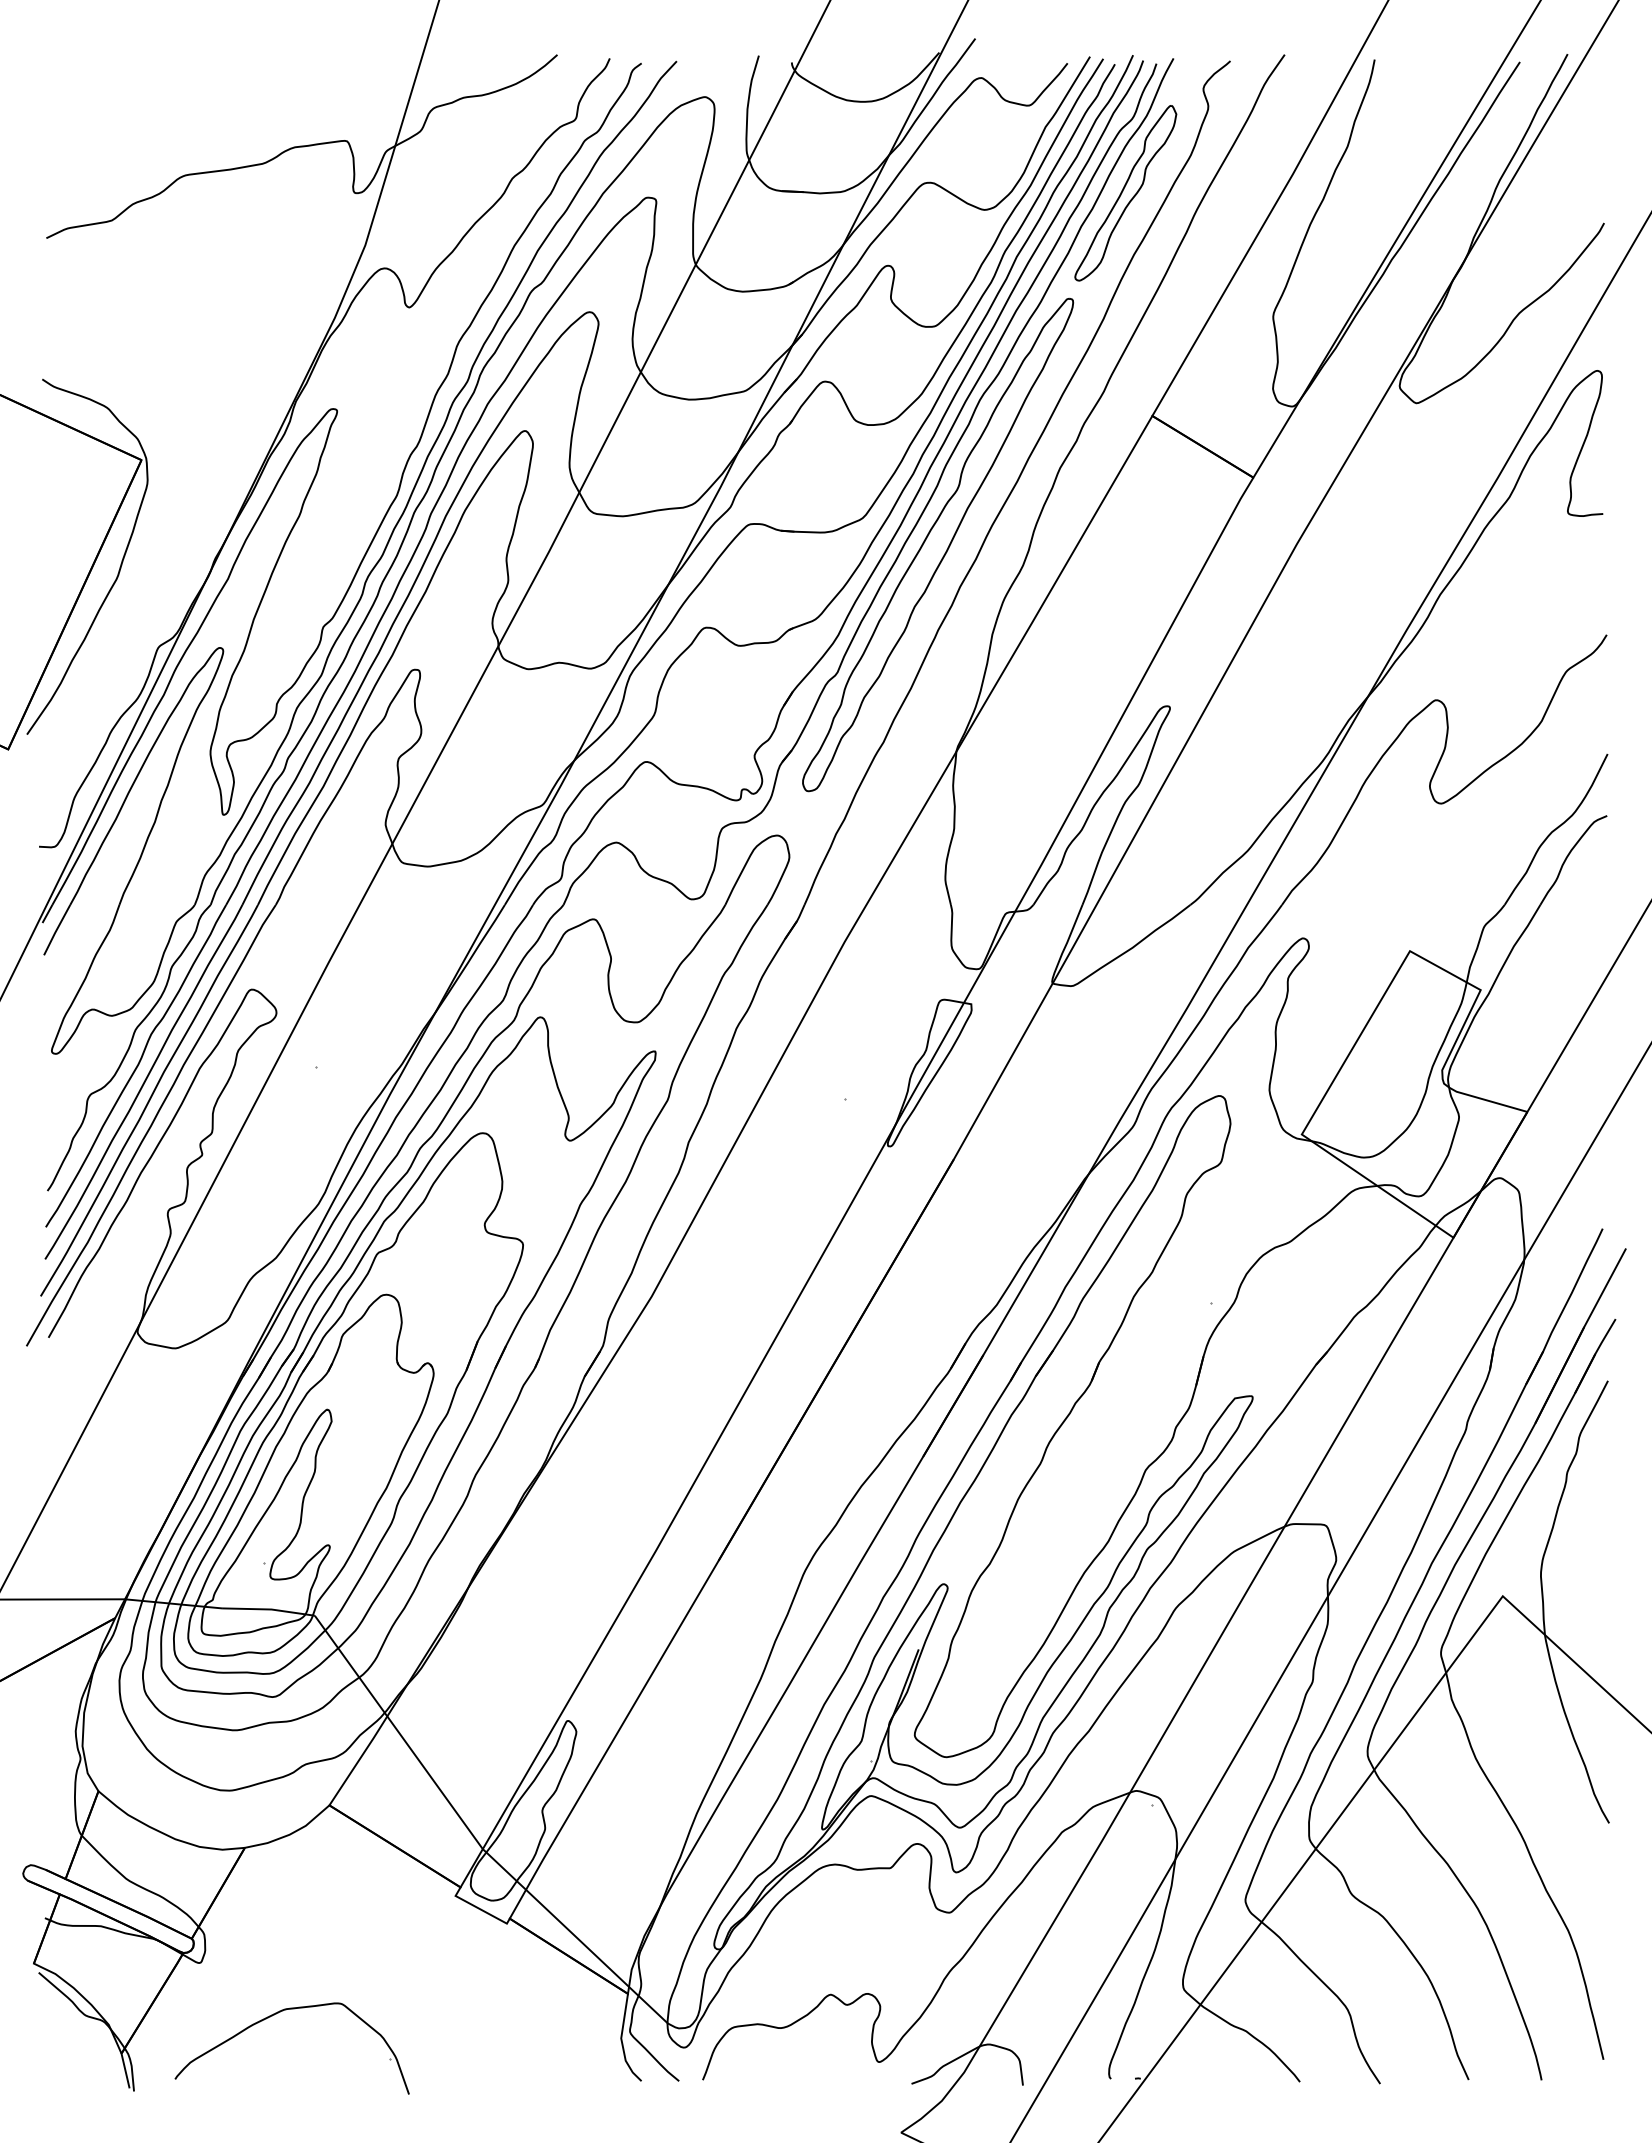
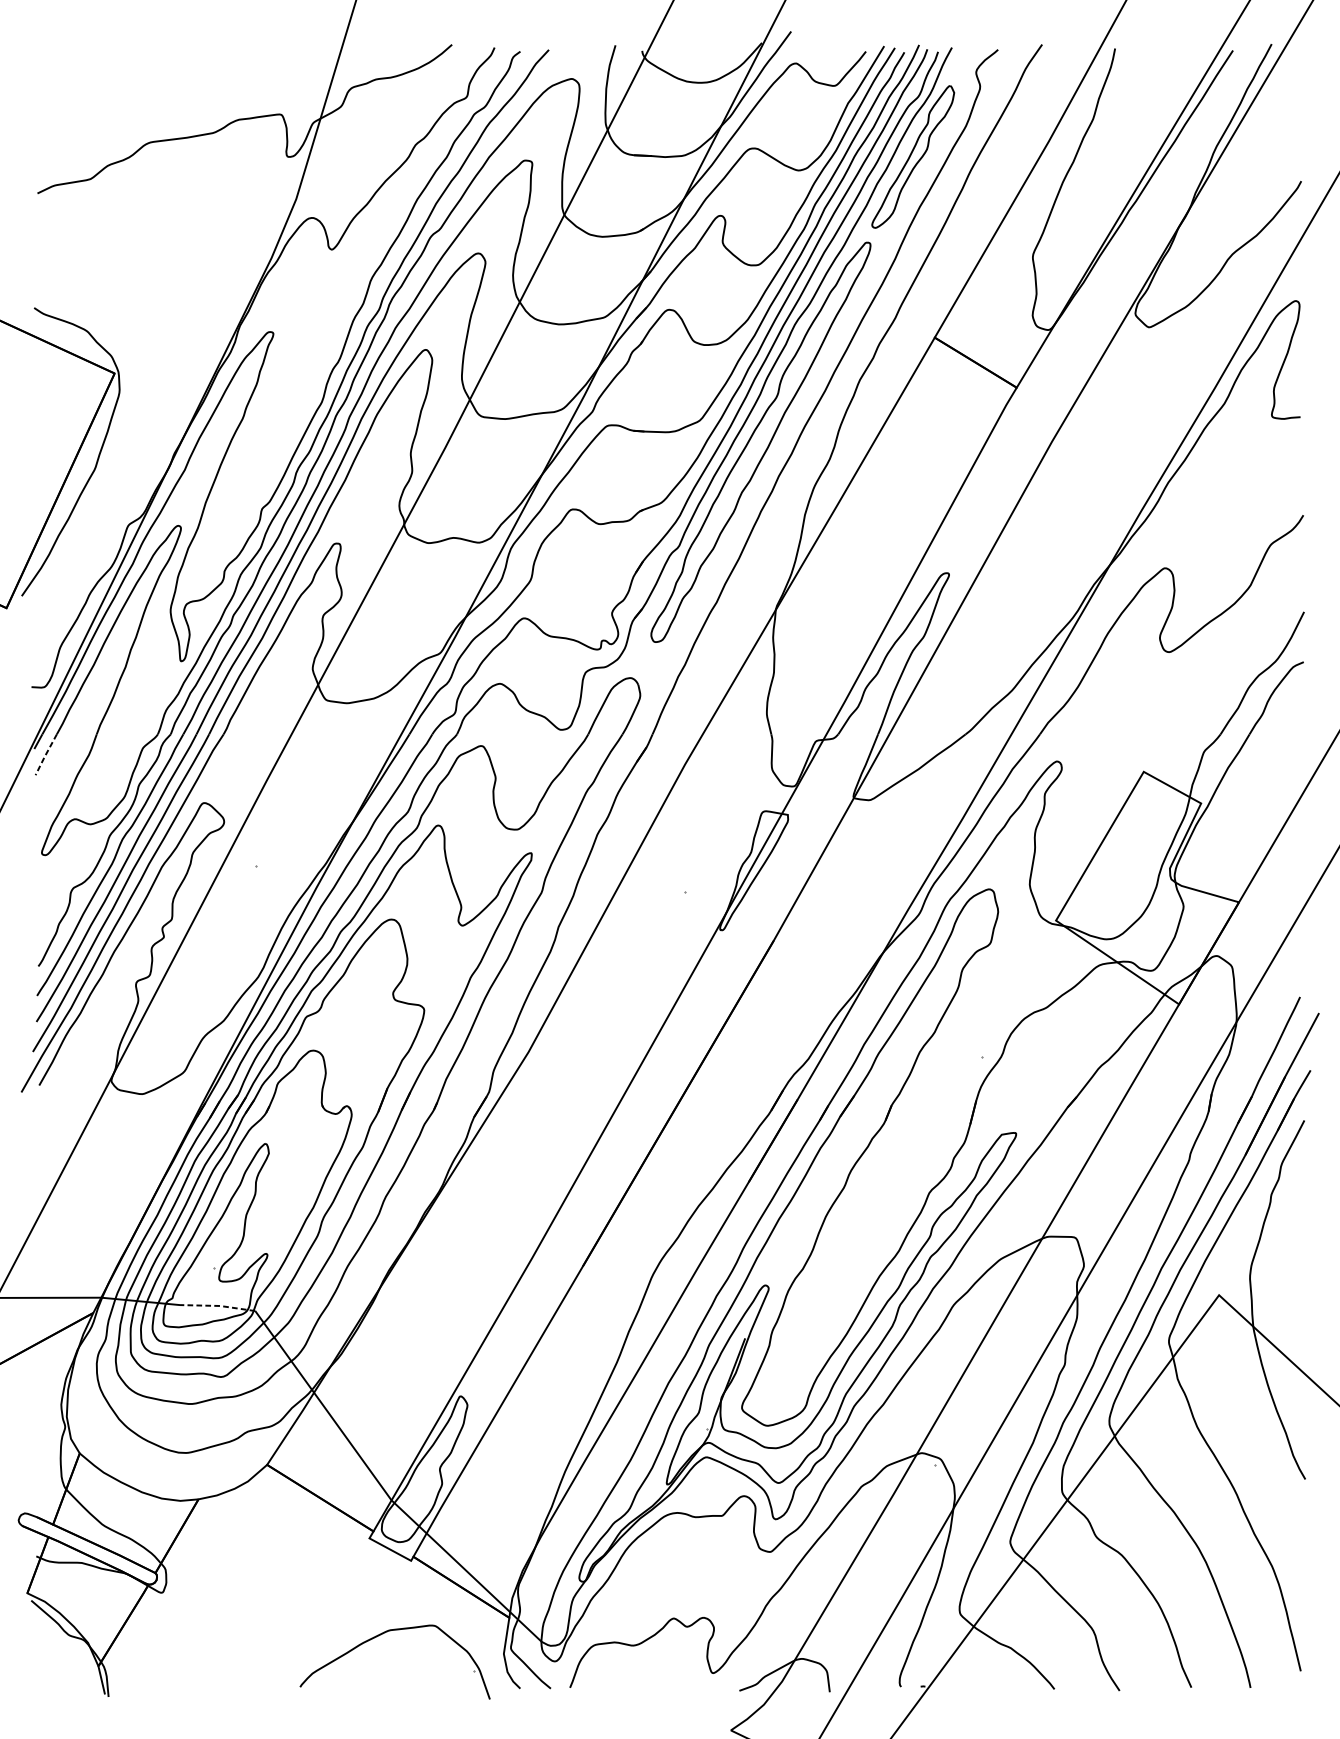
line: (56, 930) -> (45, 755), solid -> dashed
line: (268, 1609) -> (217, 1305), solid -> dashed
part: (274, 2015) -> (380, 1635), moved

